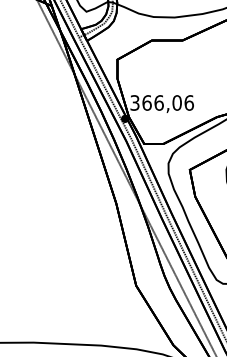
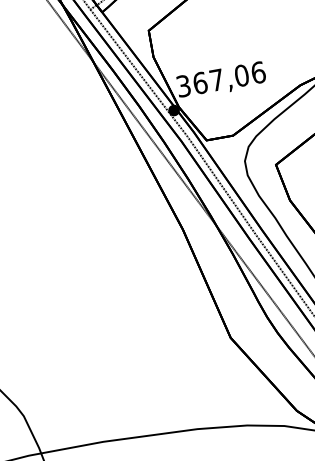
text: (158, 102) -> (215, 79), 366,06 -> 367,06

